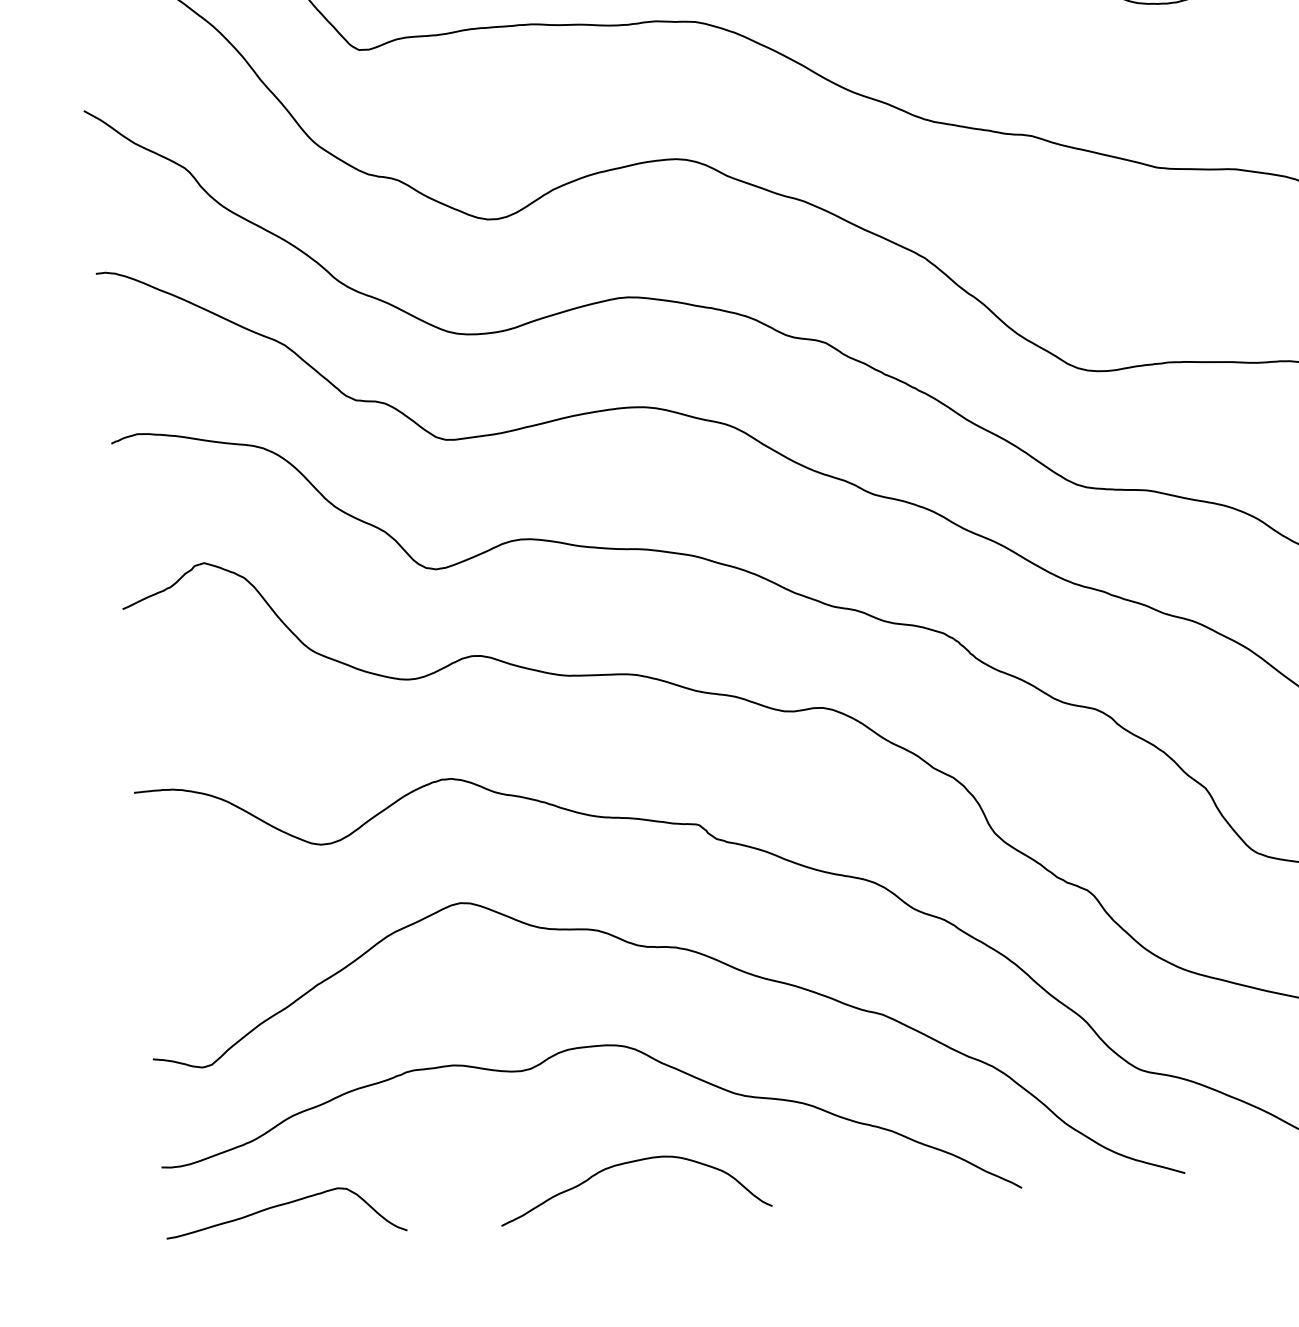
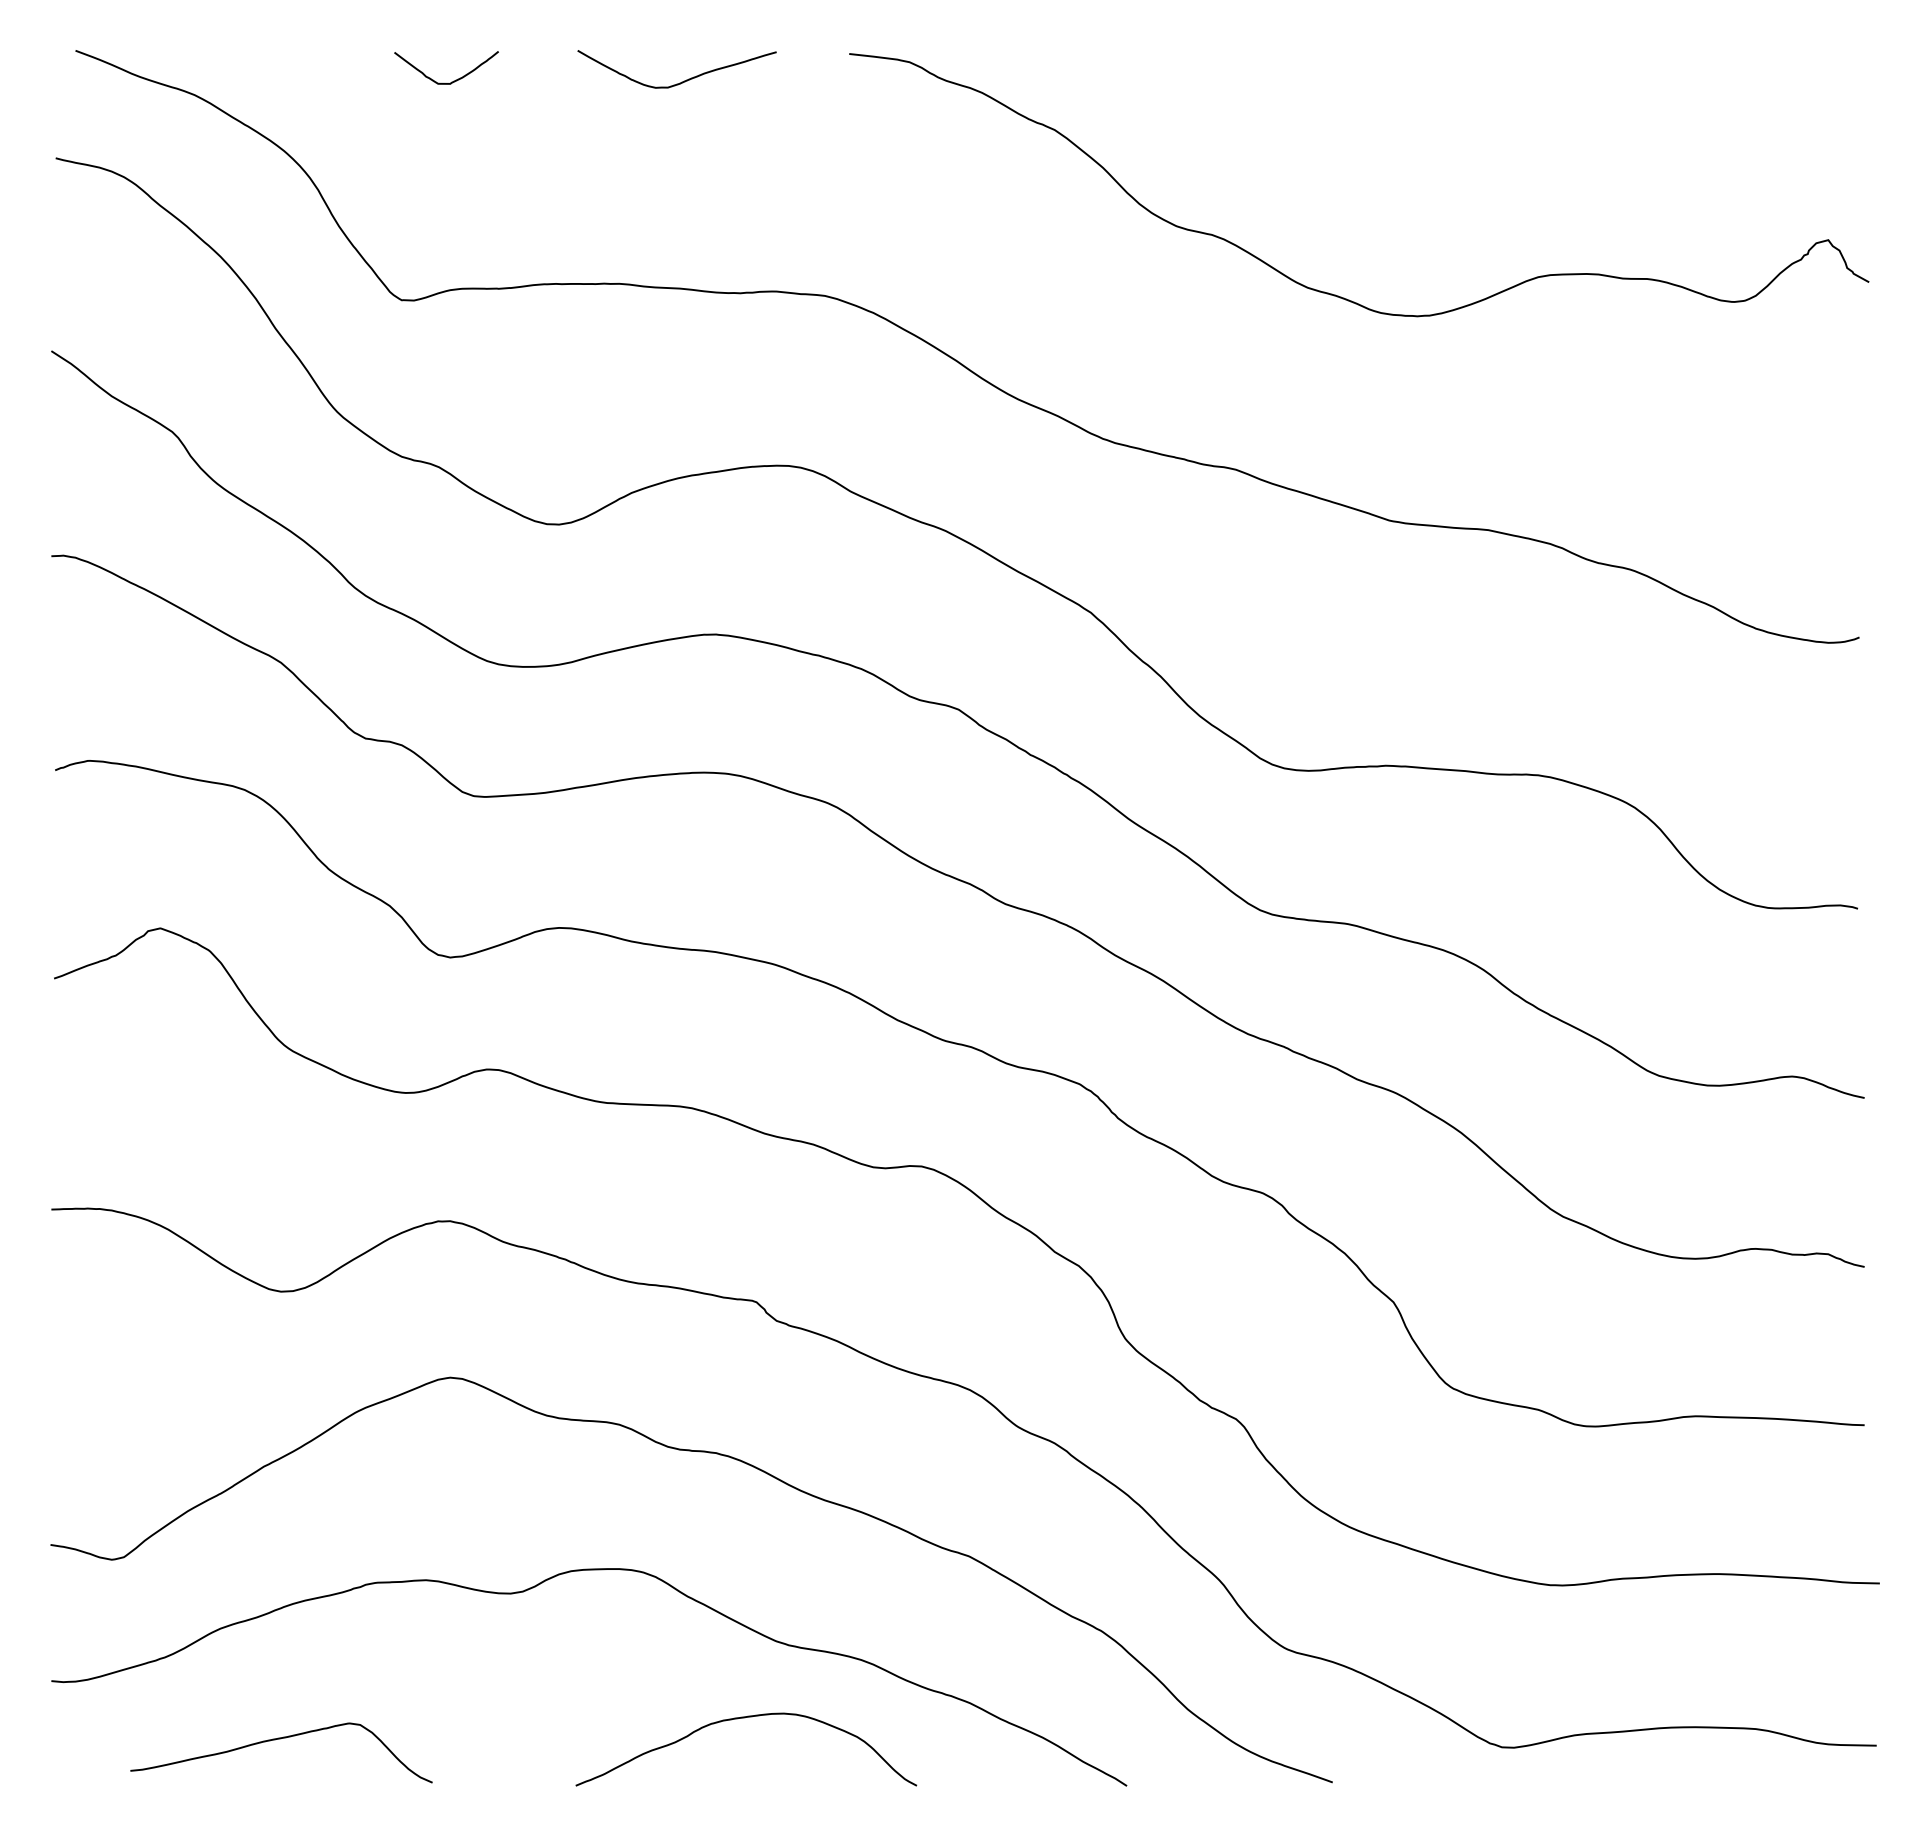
curve: (632, 1162) -> (745, 1718), moved
curve: (284, 1205) -> (280, 1739), moved

